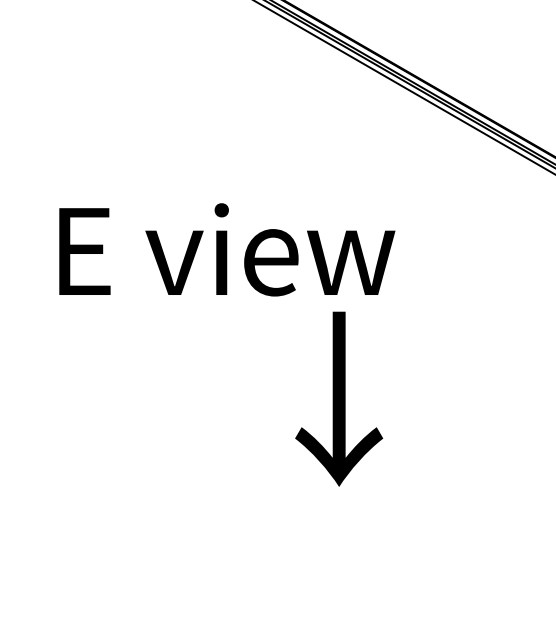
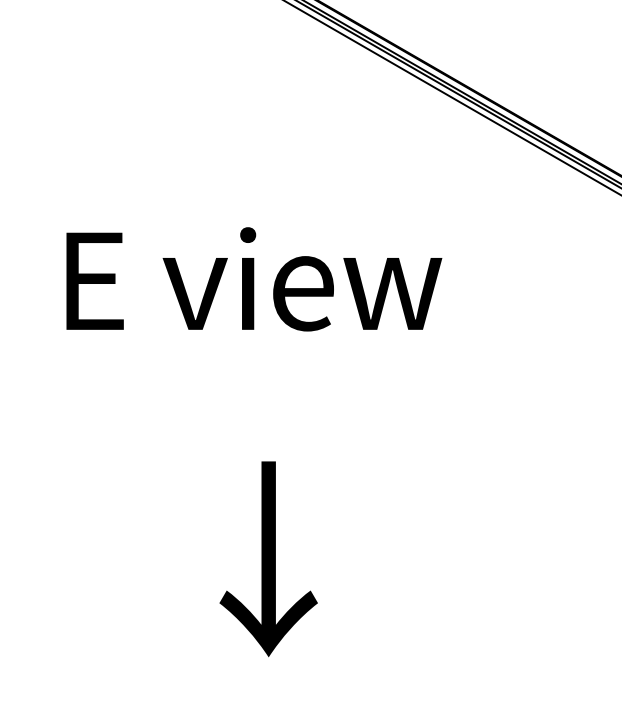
text: (339, 398) -> (269, 558), moved

